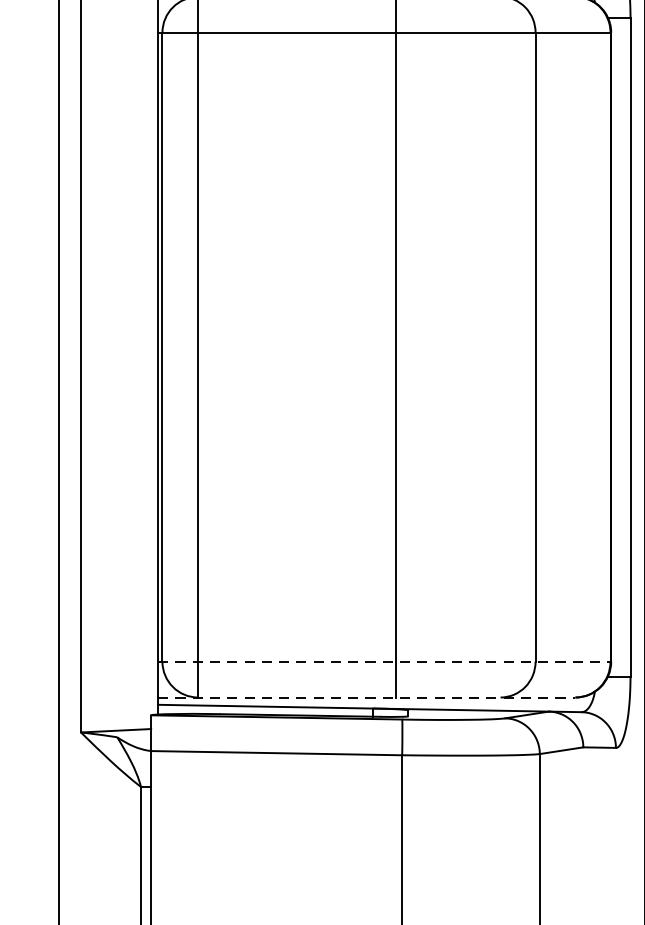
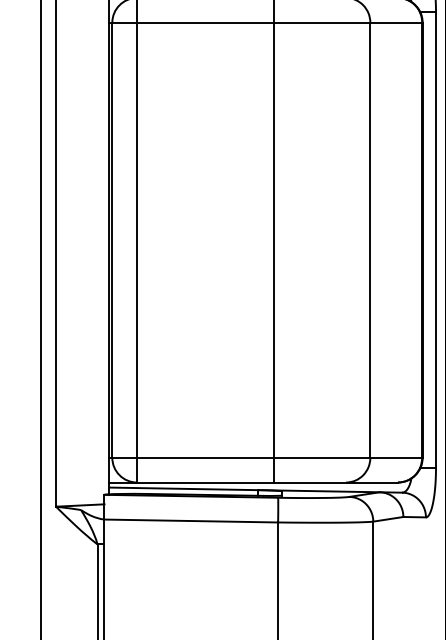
line: (385, 661) -> (266, 457), dashed -> solid
line: (368, 697) -> (254, 482), dashed -> solid

